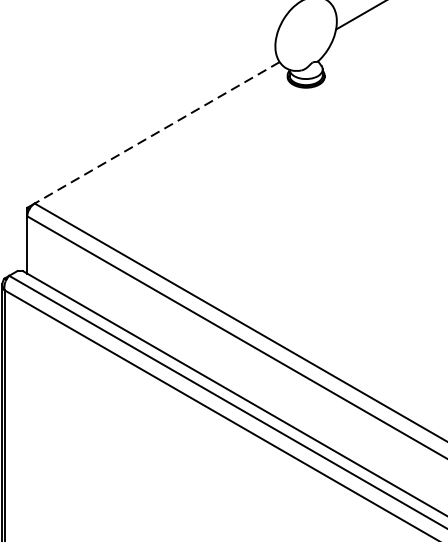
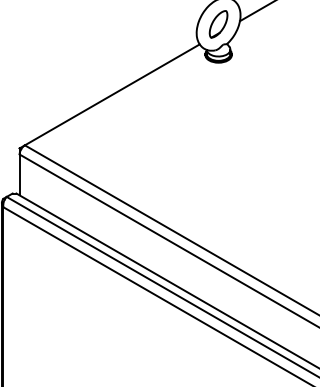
part: (305, 34) -> (218, 24), added
line: (157, 132) -> (112, 94), dashed -> solid

